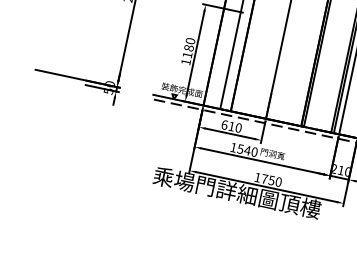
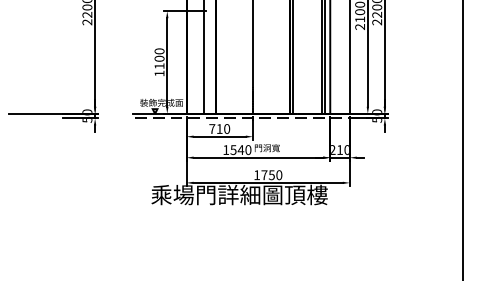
text: (189, 47) -> (159, 58), 1180 -> 1100
text: (225, 124) -> (212, 128), 610 -> 710

